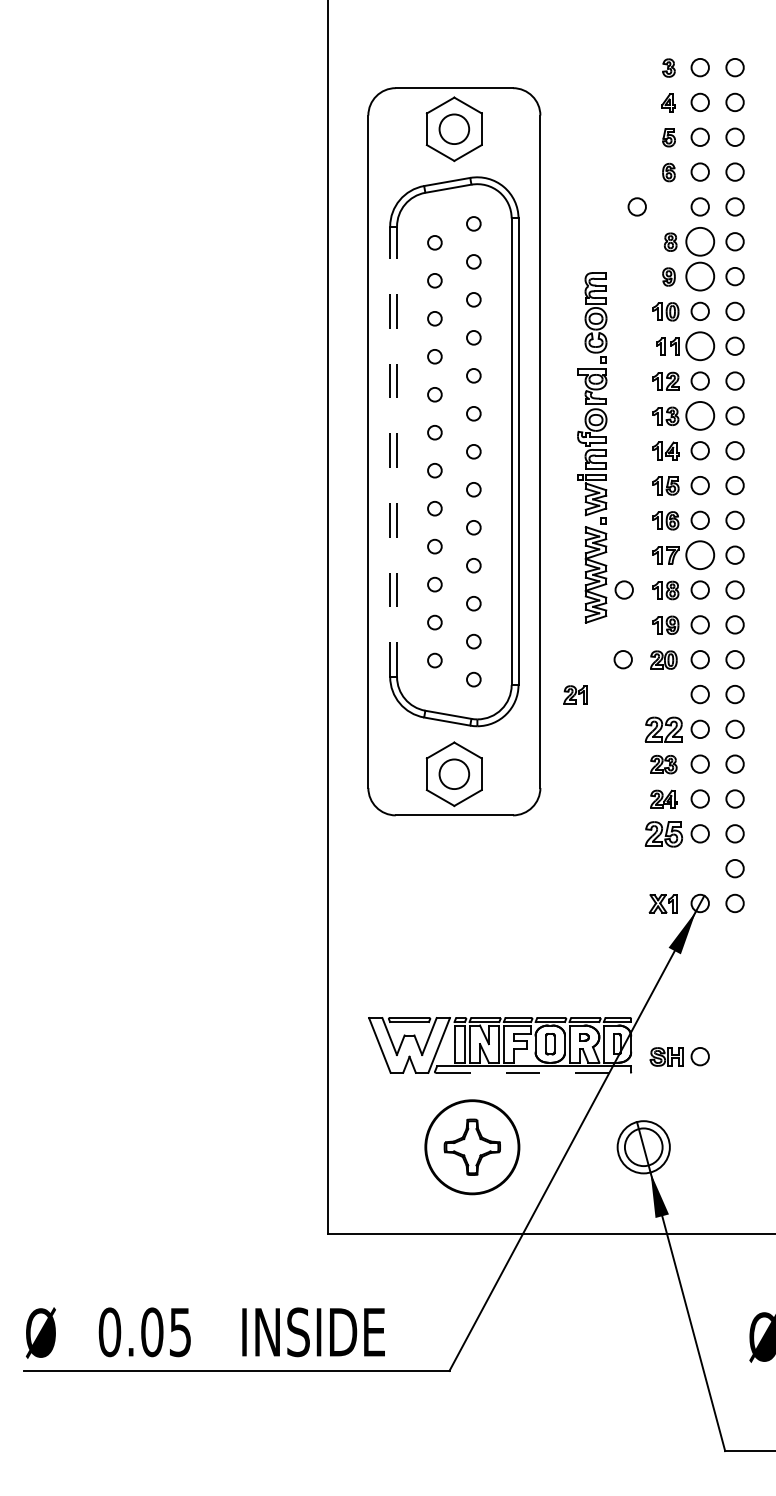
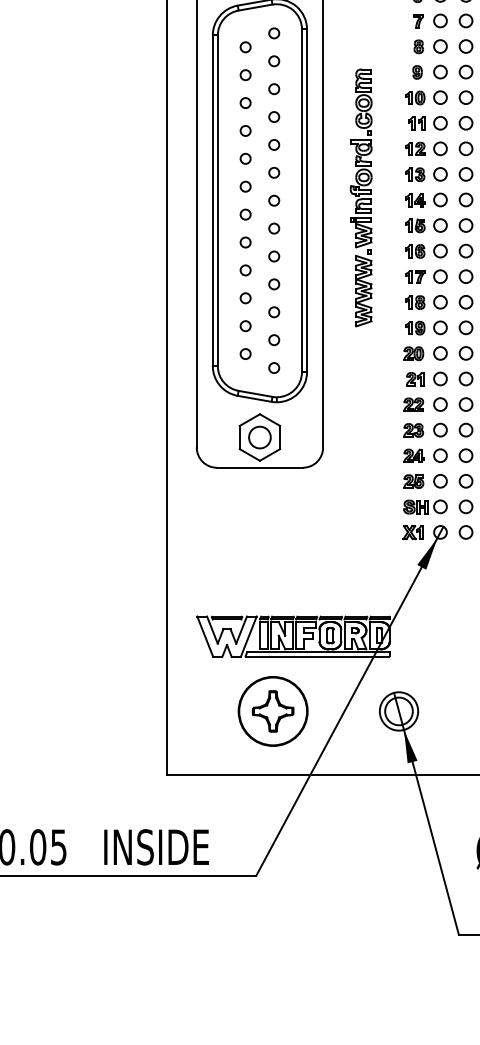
circle: (636, 206) -> (393, 20), removed
part: (670, 207) -> (418, 21), added
circle: (699, 241) -> (439, 46), size x0.62
circle: (699, 276) -> (439, 72), size x0.62
circle: (699, 345) -> (439, 122), size x0.62
circle: (699, 415) -> (439, 174), size x0.62
line: (390, 451) -> (213, 200), dashed -> solid
line: (397, 451) -> (218, 200), dashed -> solid
circle: (699, 554) -> (439, 276), size x0.62
circle: (623, 589) -> (384, 301), removed
circle: (622, 659) -> (383, 353), removed
part: (575, 694) -> (414, 378), moved
part: (663, 729) -> (413, 404), size x0.71
part: (663, 833) -> (413, 481), size x0.71
part: (679, 1056) -> (425, 506), moved
line: (533, 1072) -> (318, 656), dashed -> solid

